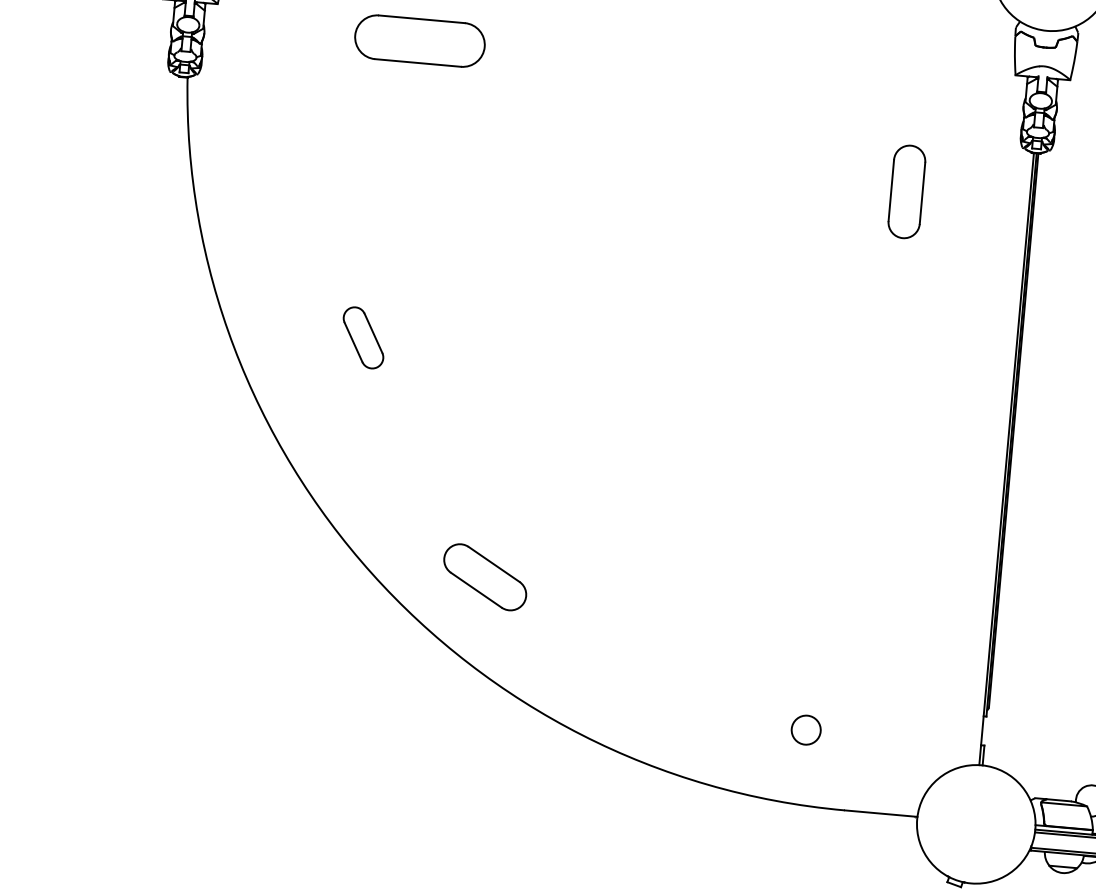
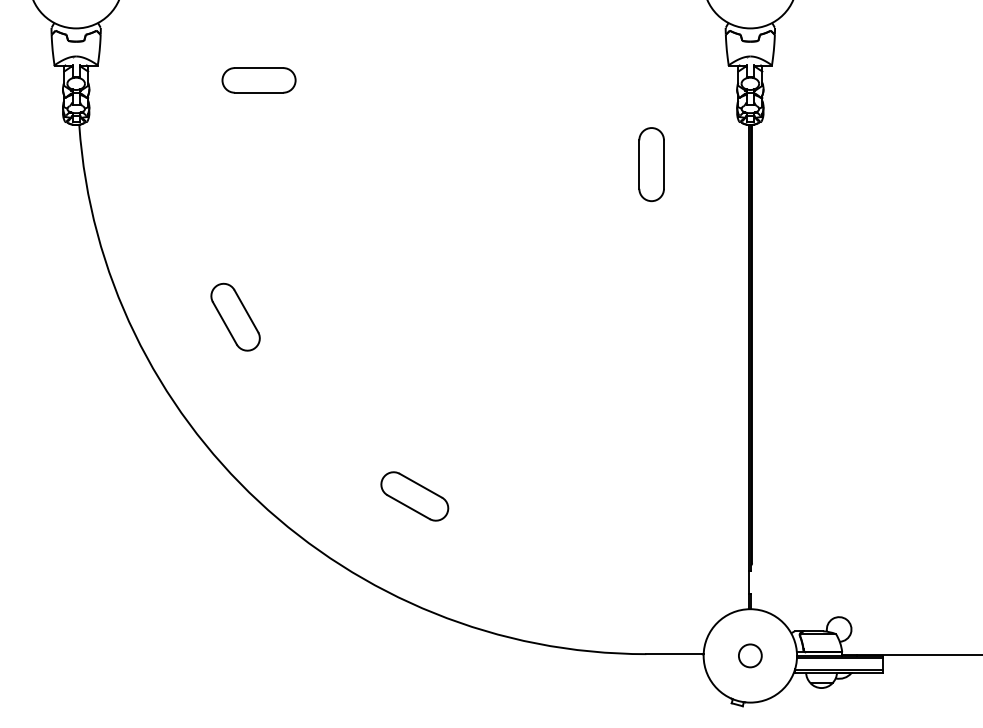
part: (419, 41) -> (258, 80), size x0.71
part: (363, 337) -> (235, 316), size x1.43
part: (484, 577) -> (414, 496), moved
circle: (806, 729) -> (750, 655), moved

